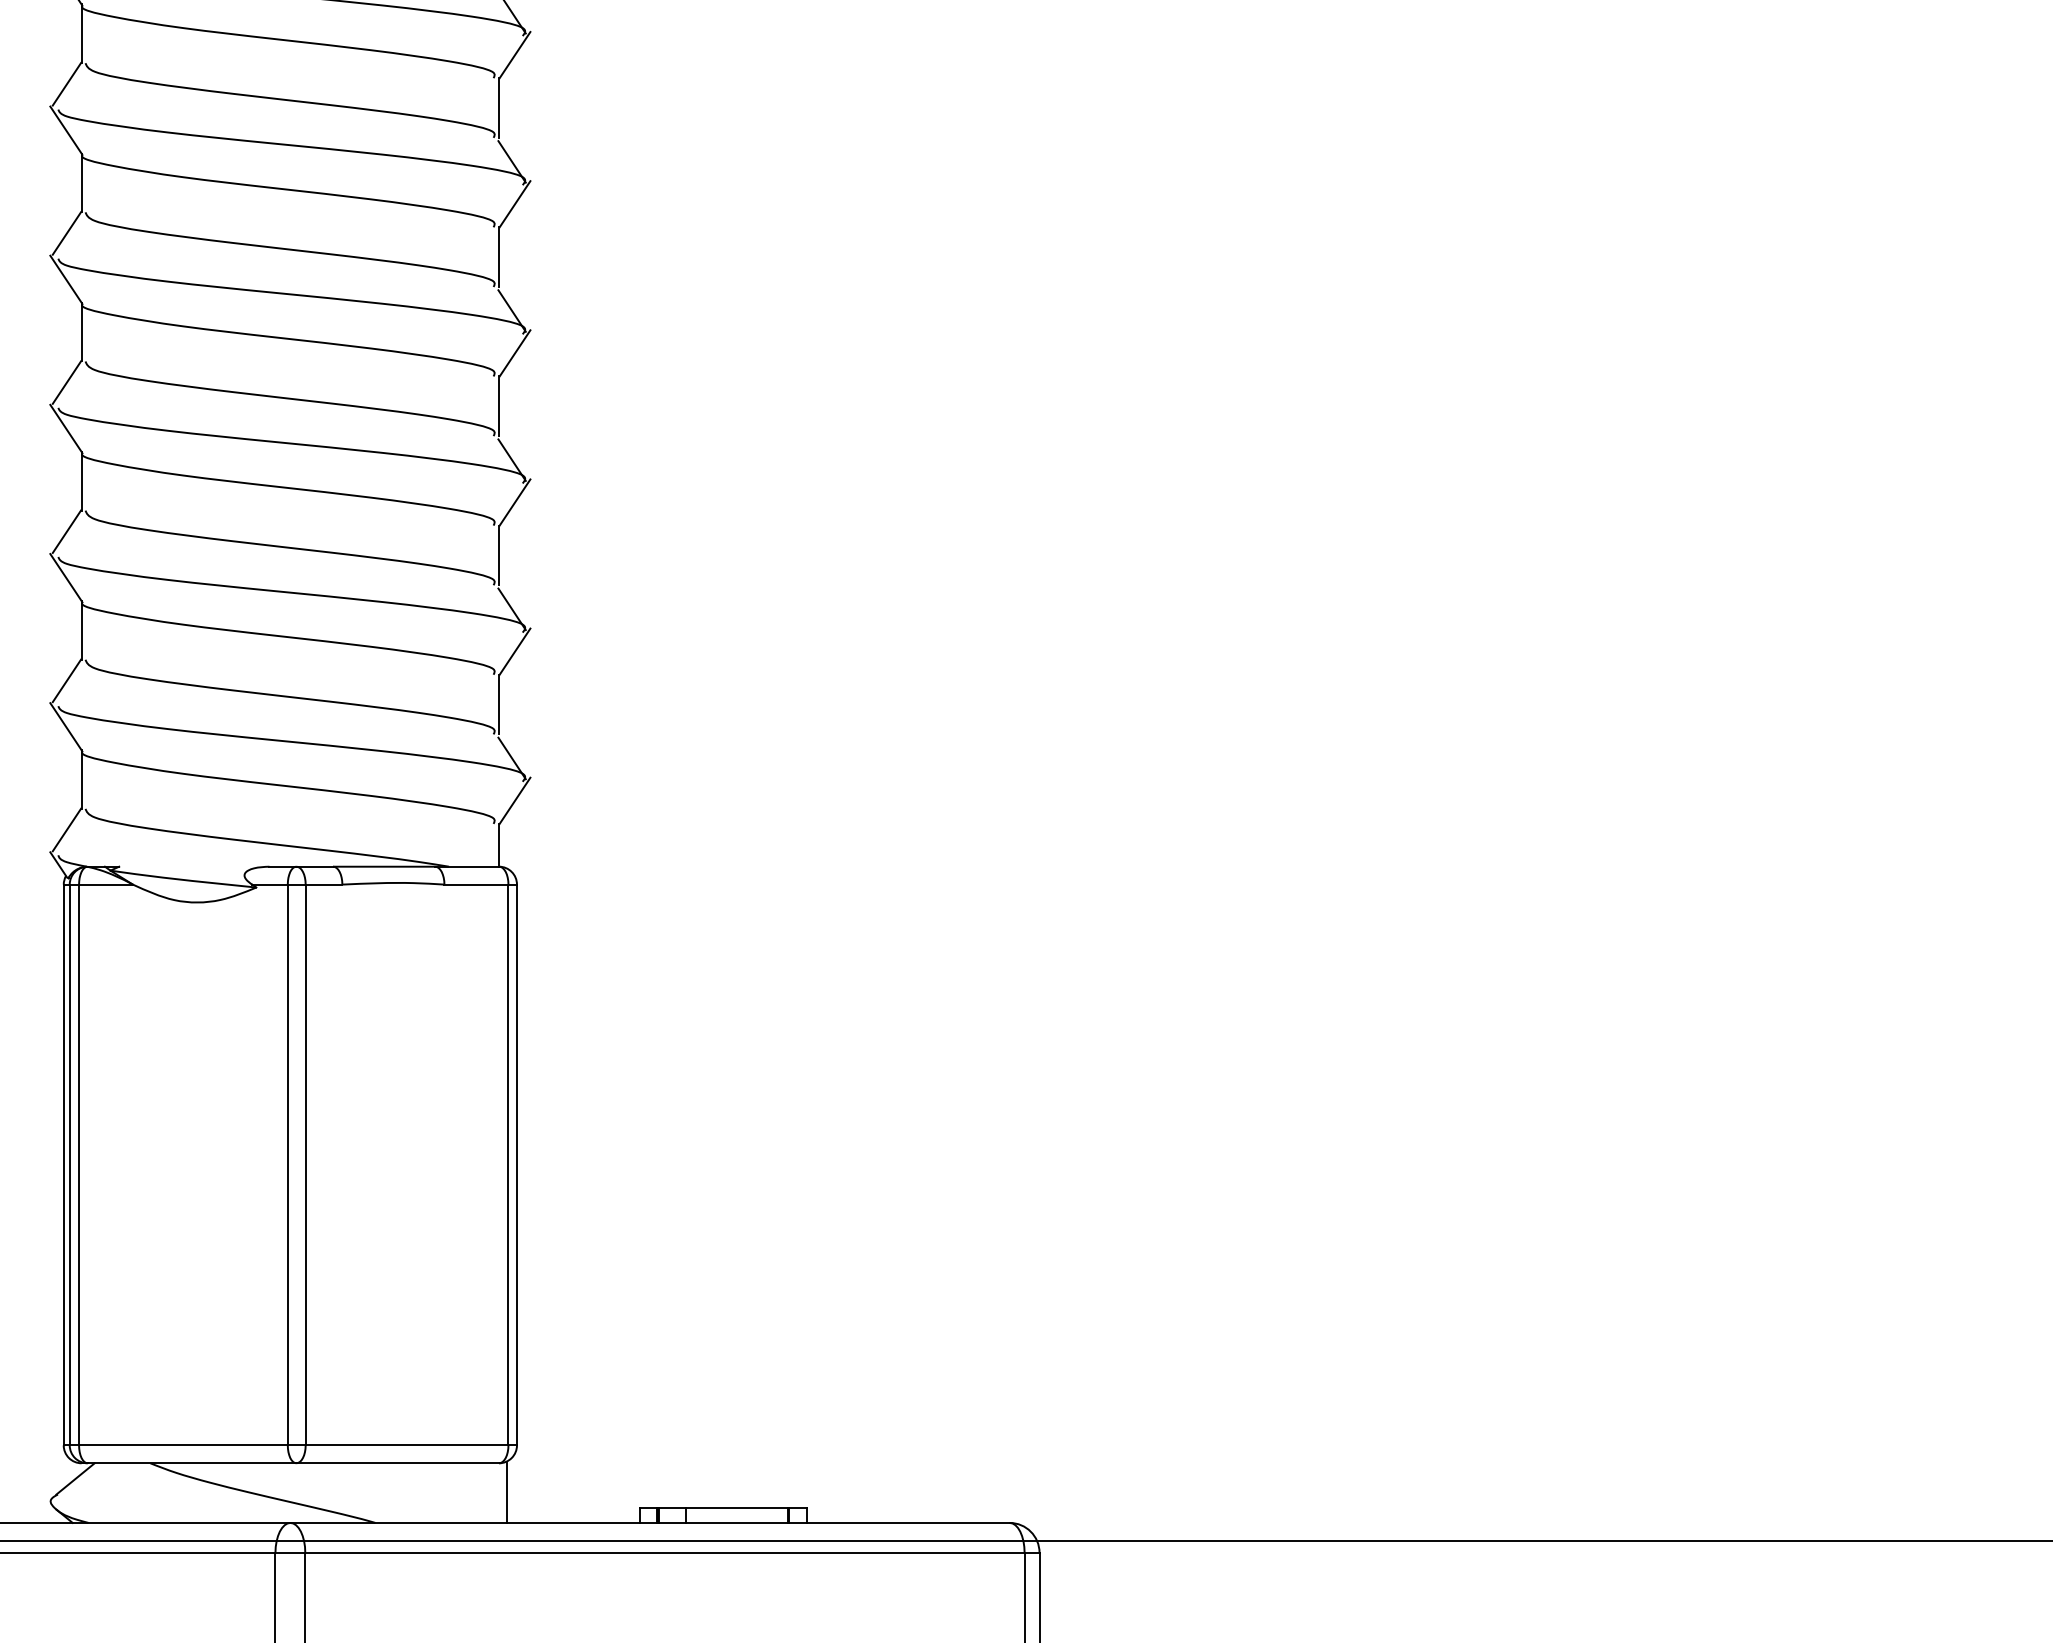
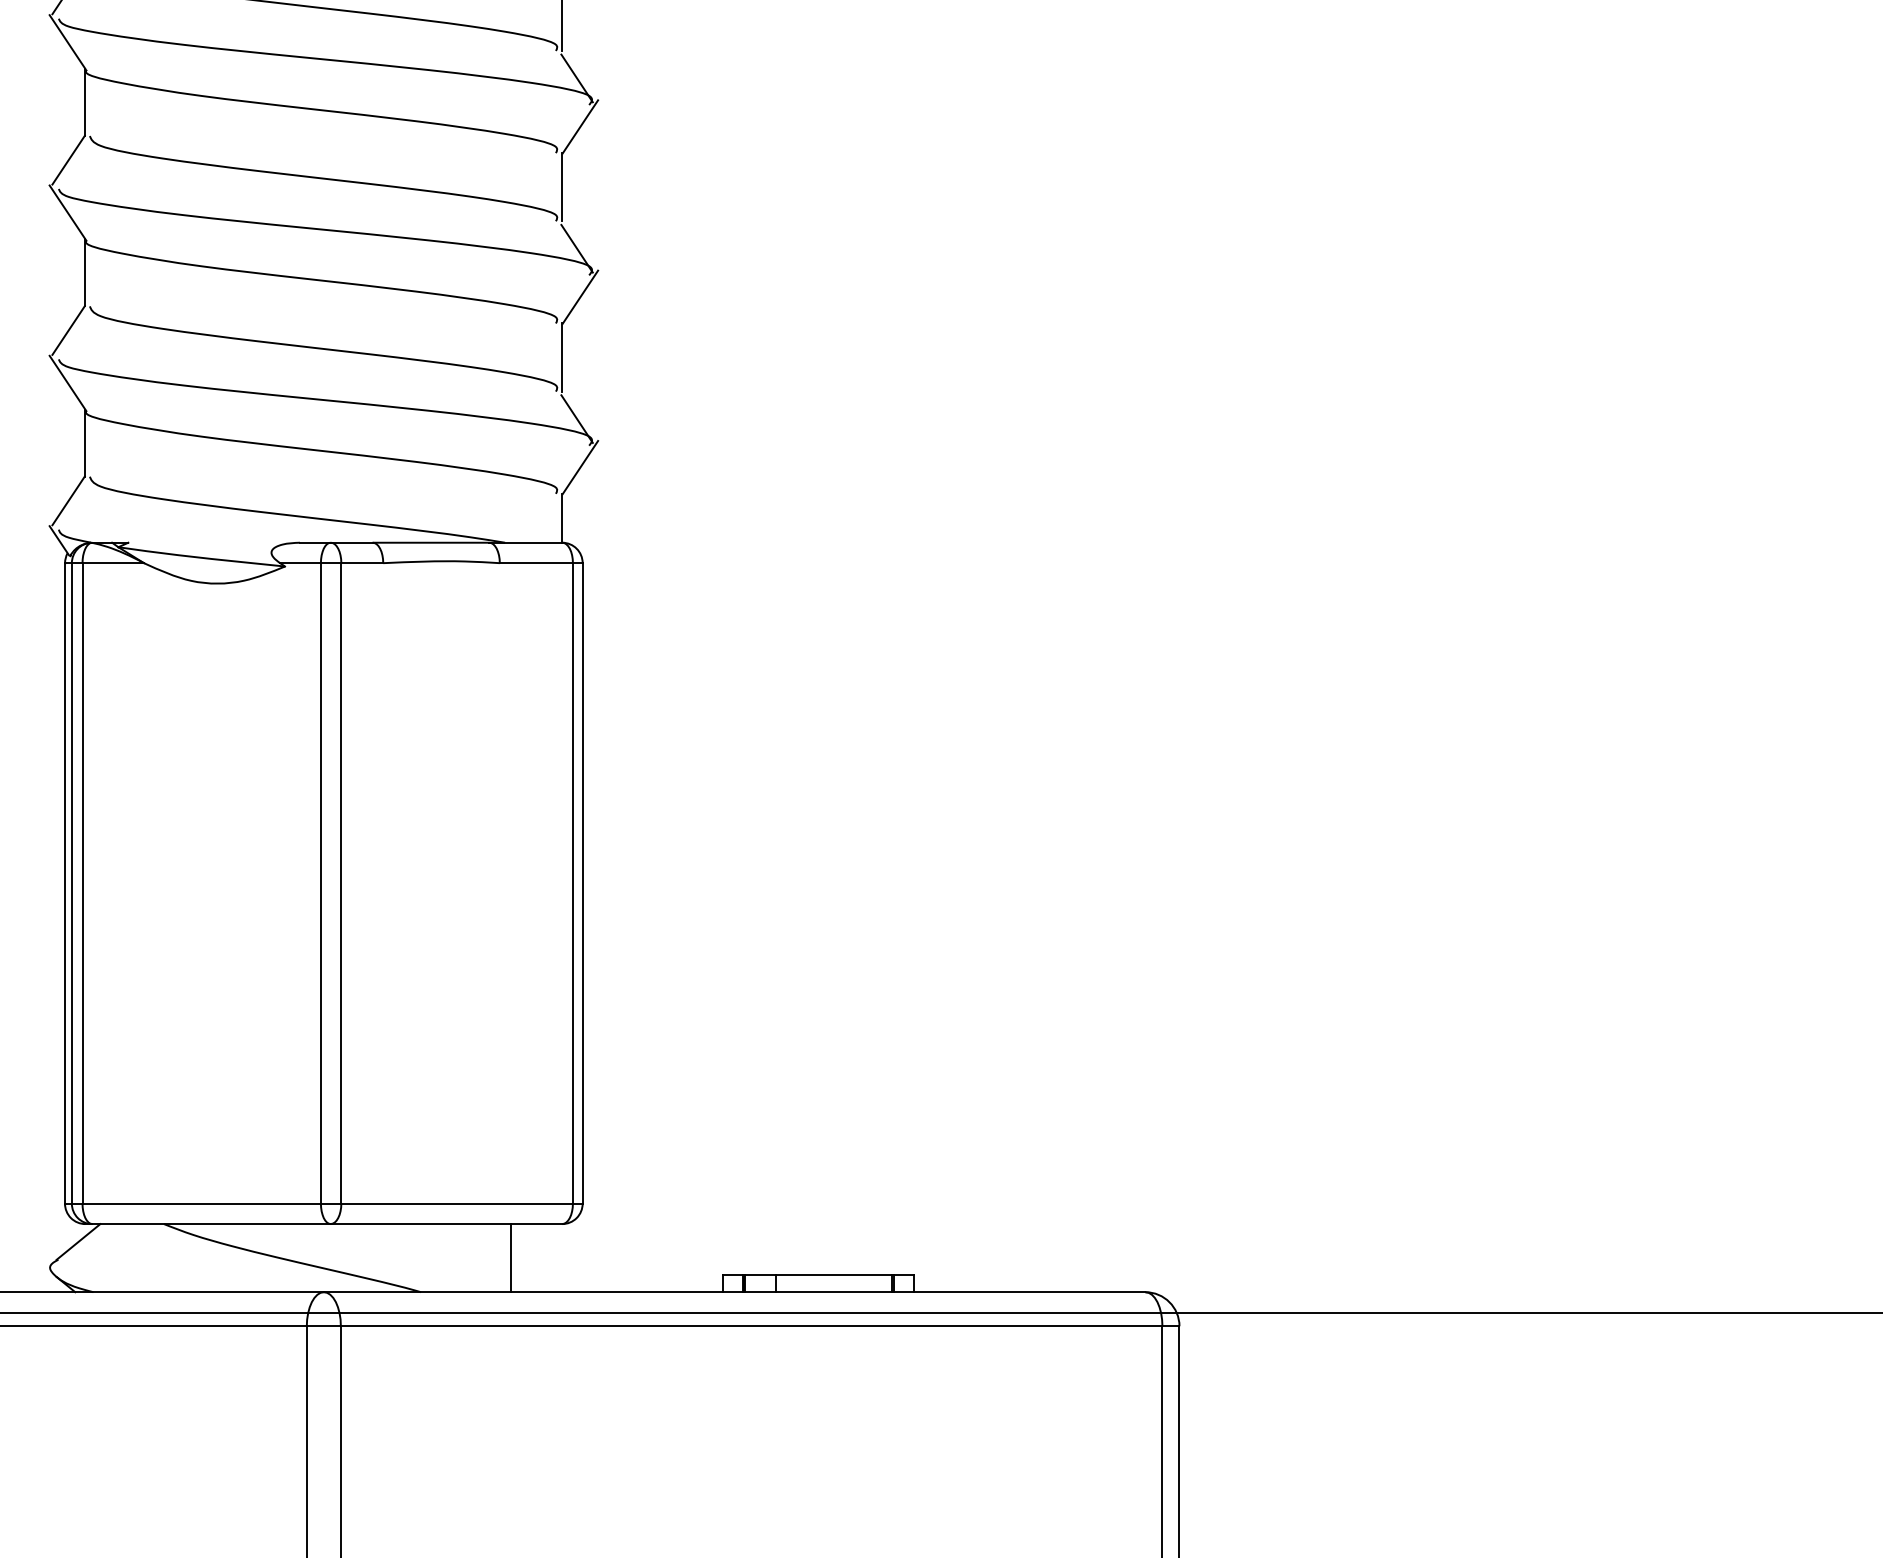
line: (507, 1492) -> (511, 1257), moved

